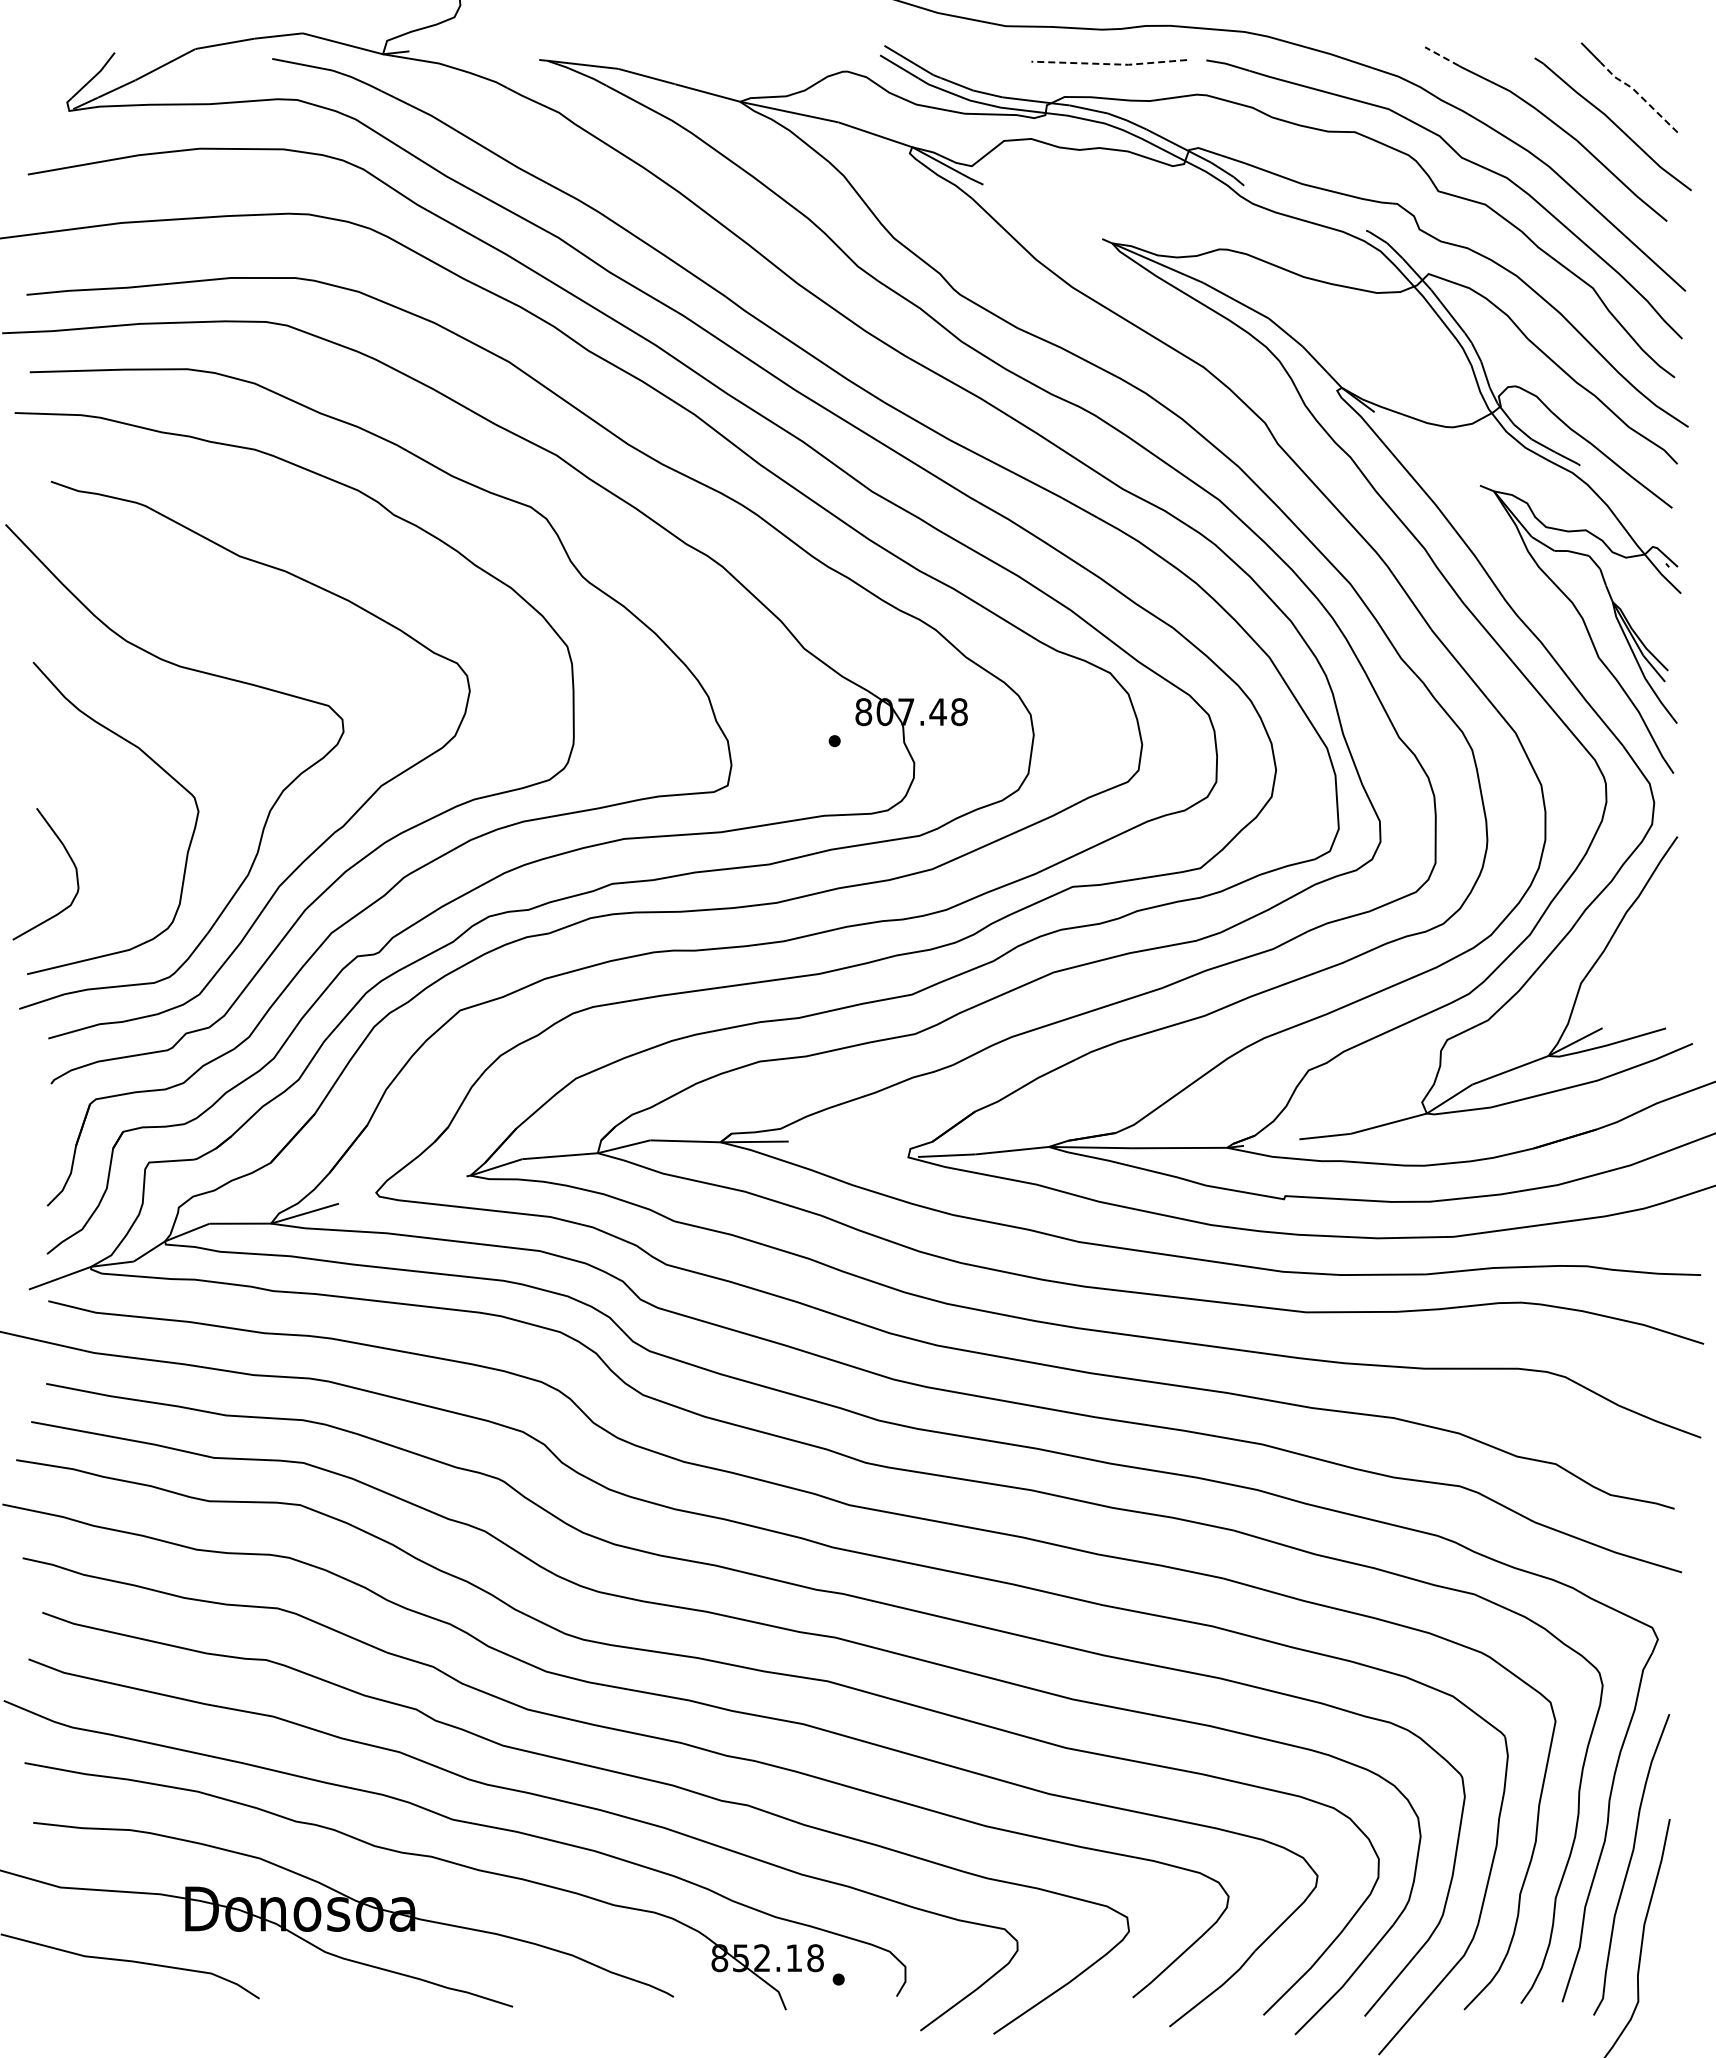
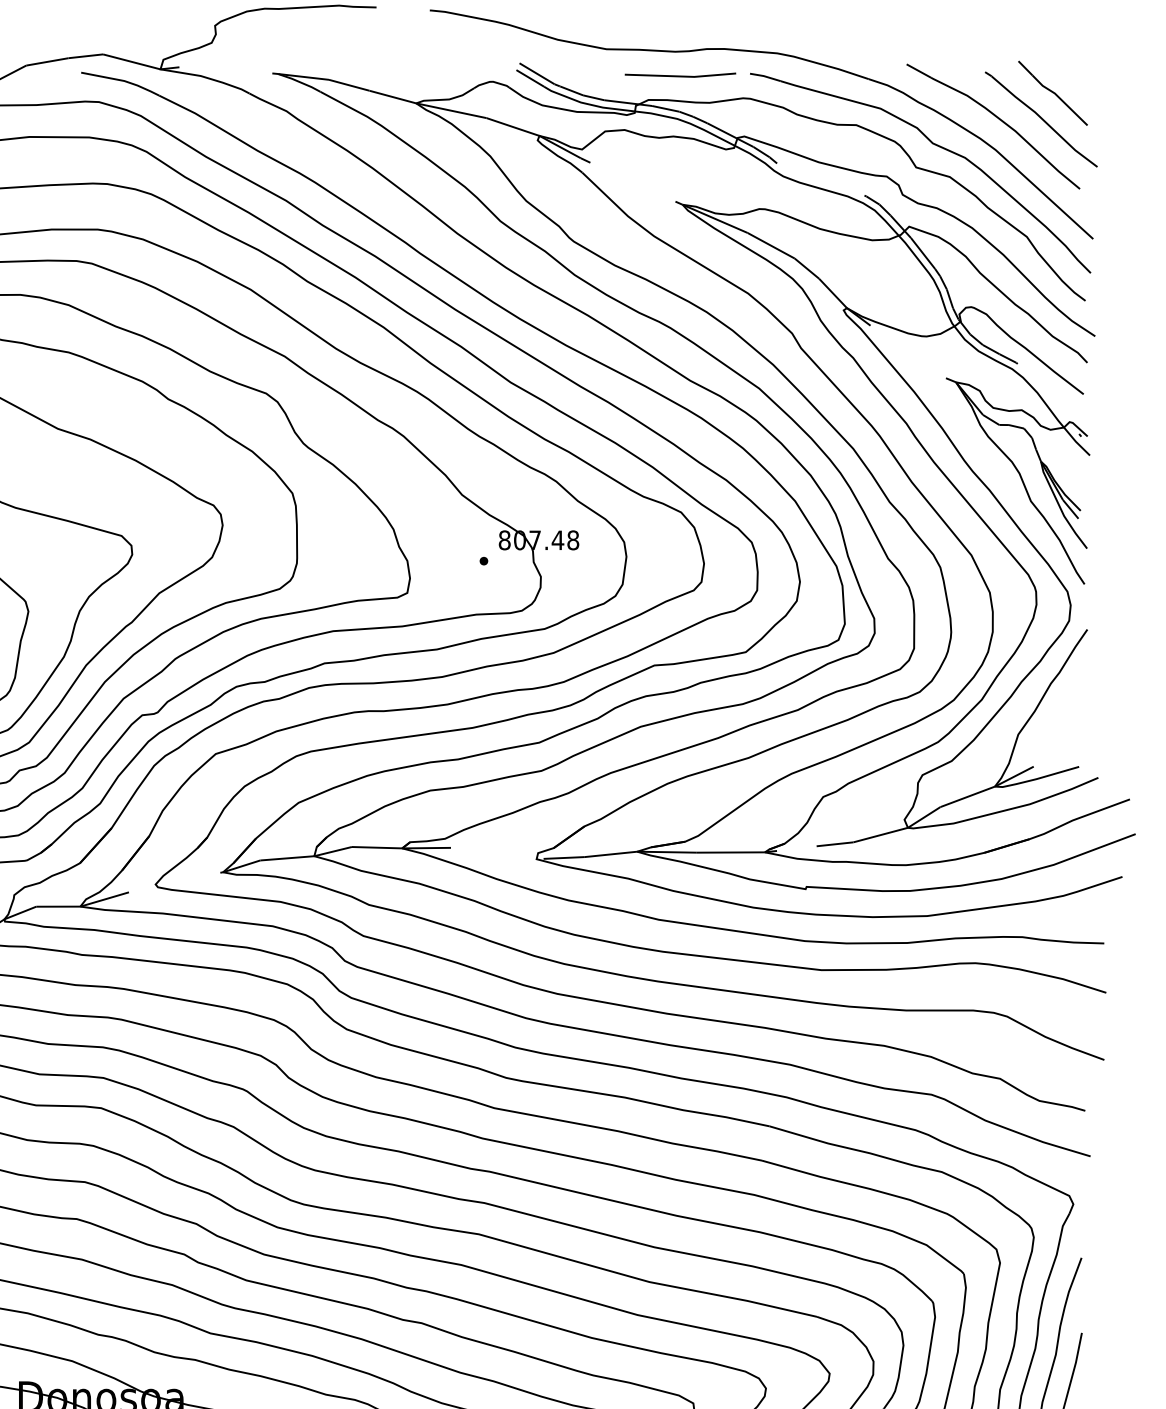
line: (1441, 56) -> (918, 70), dashed -> solid
line: (1109, 64) -> (680, 76), dashed -> solid
line: (1639, 94) -> (1060, 98), dashed -> solid

